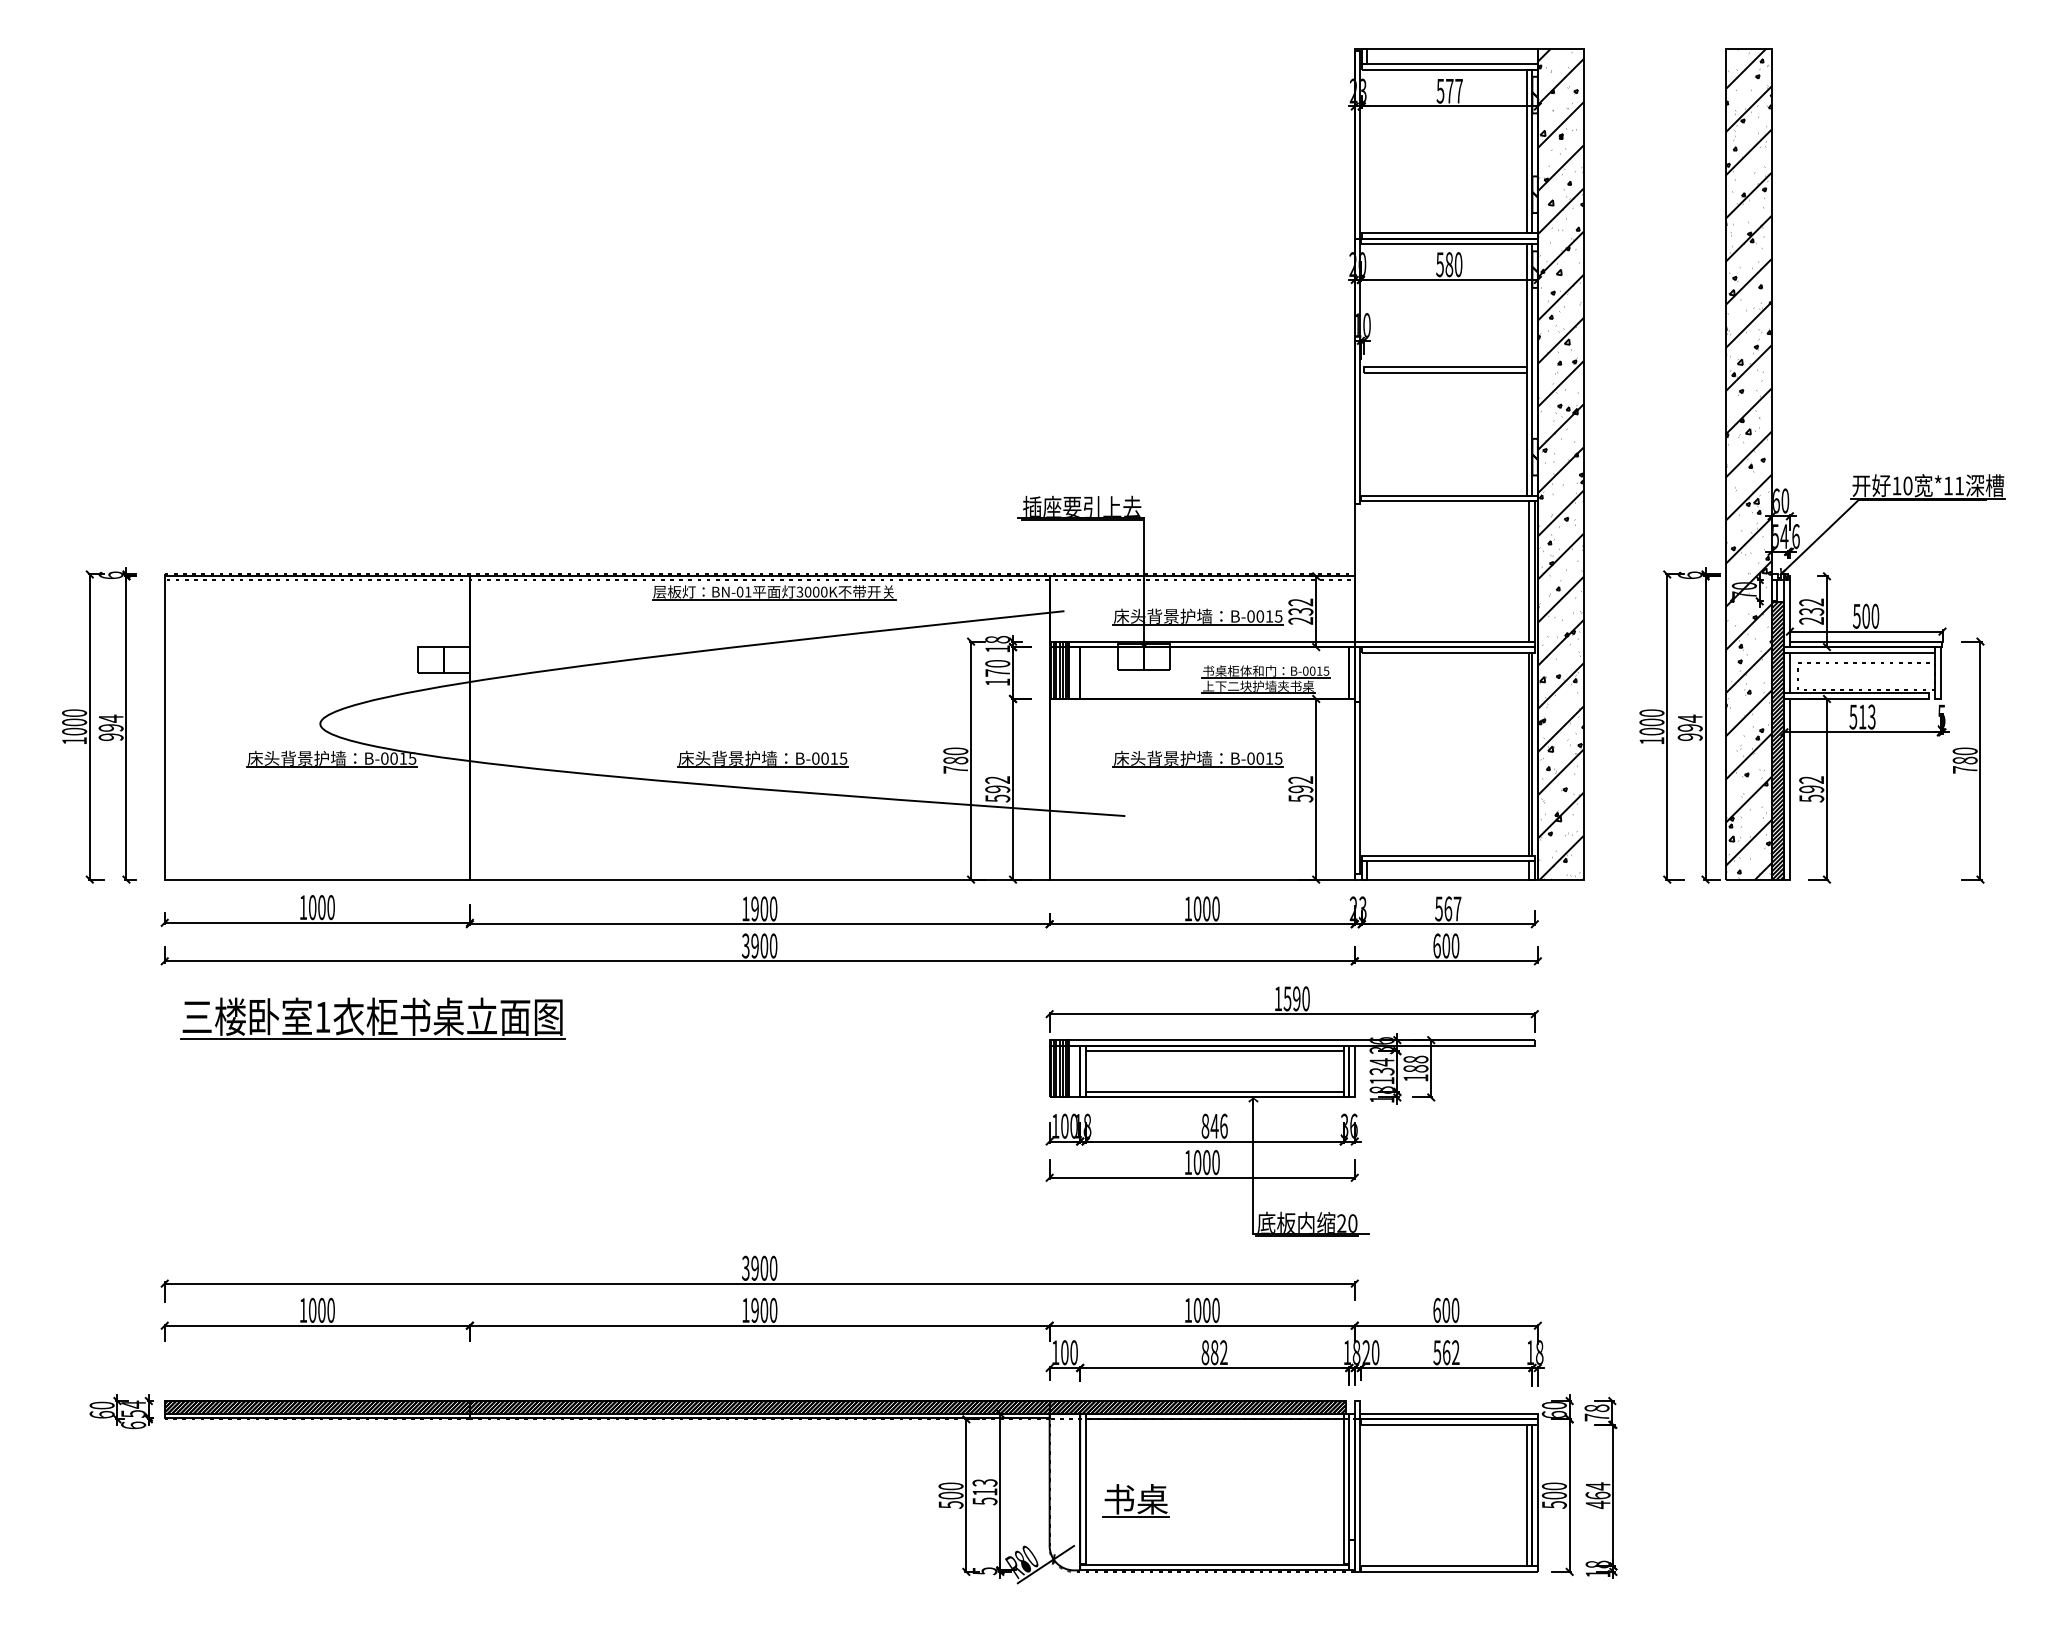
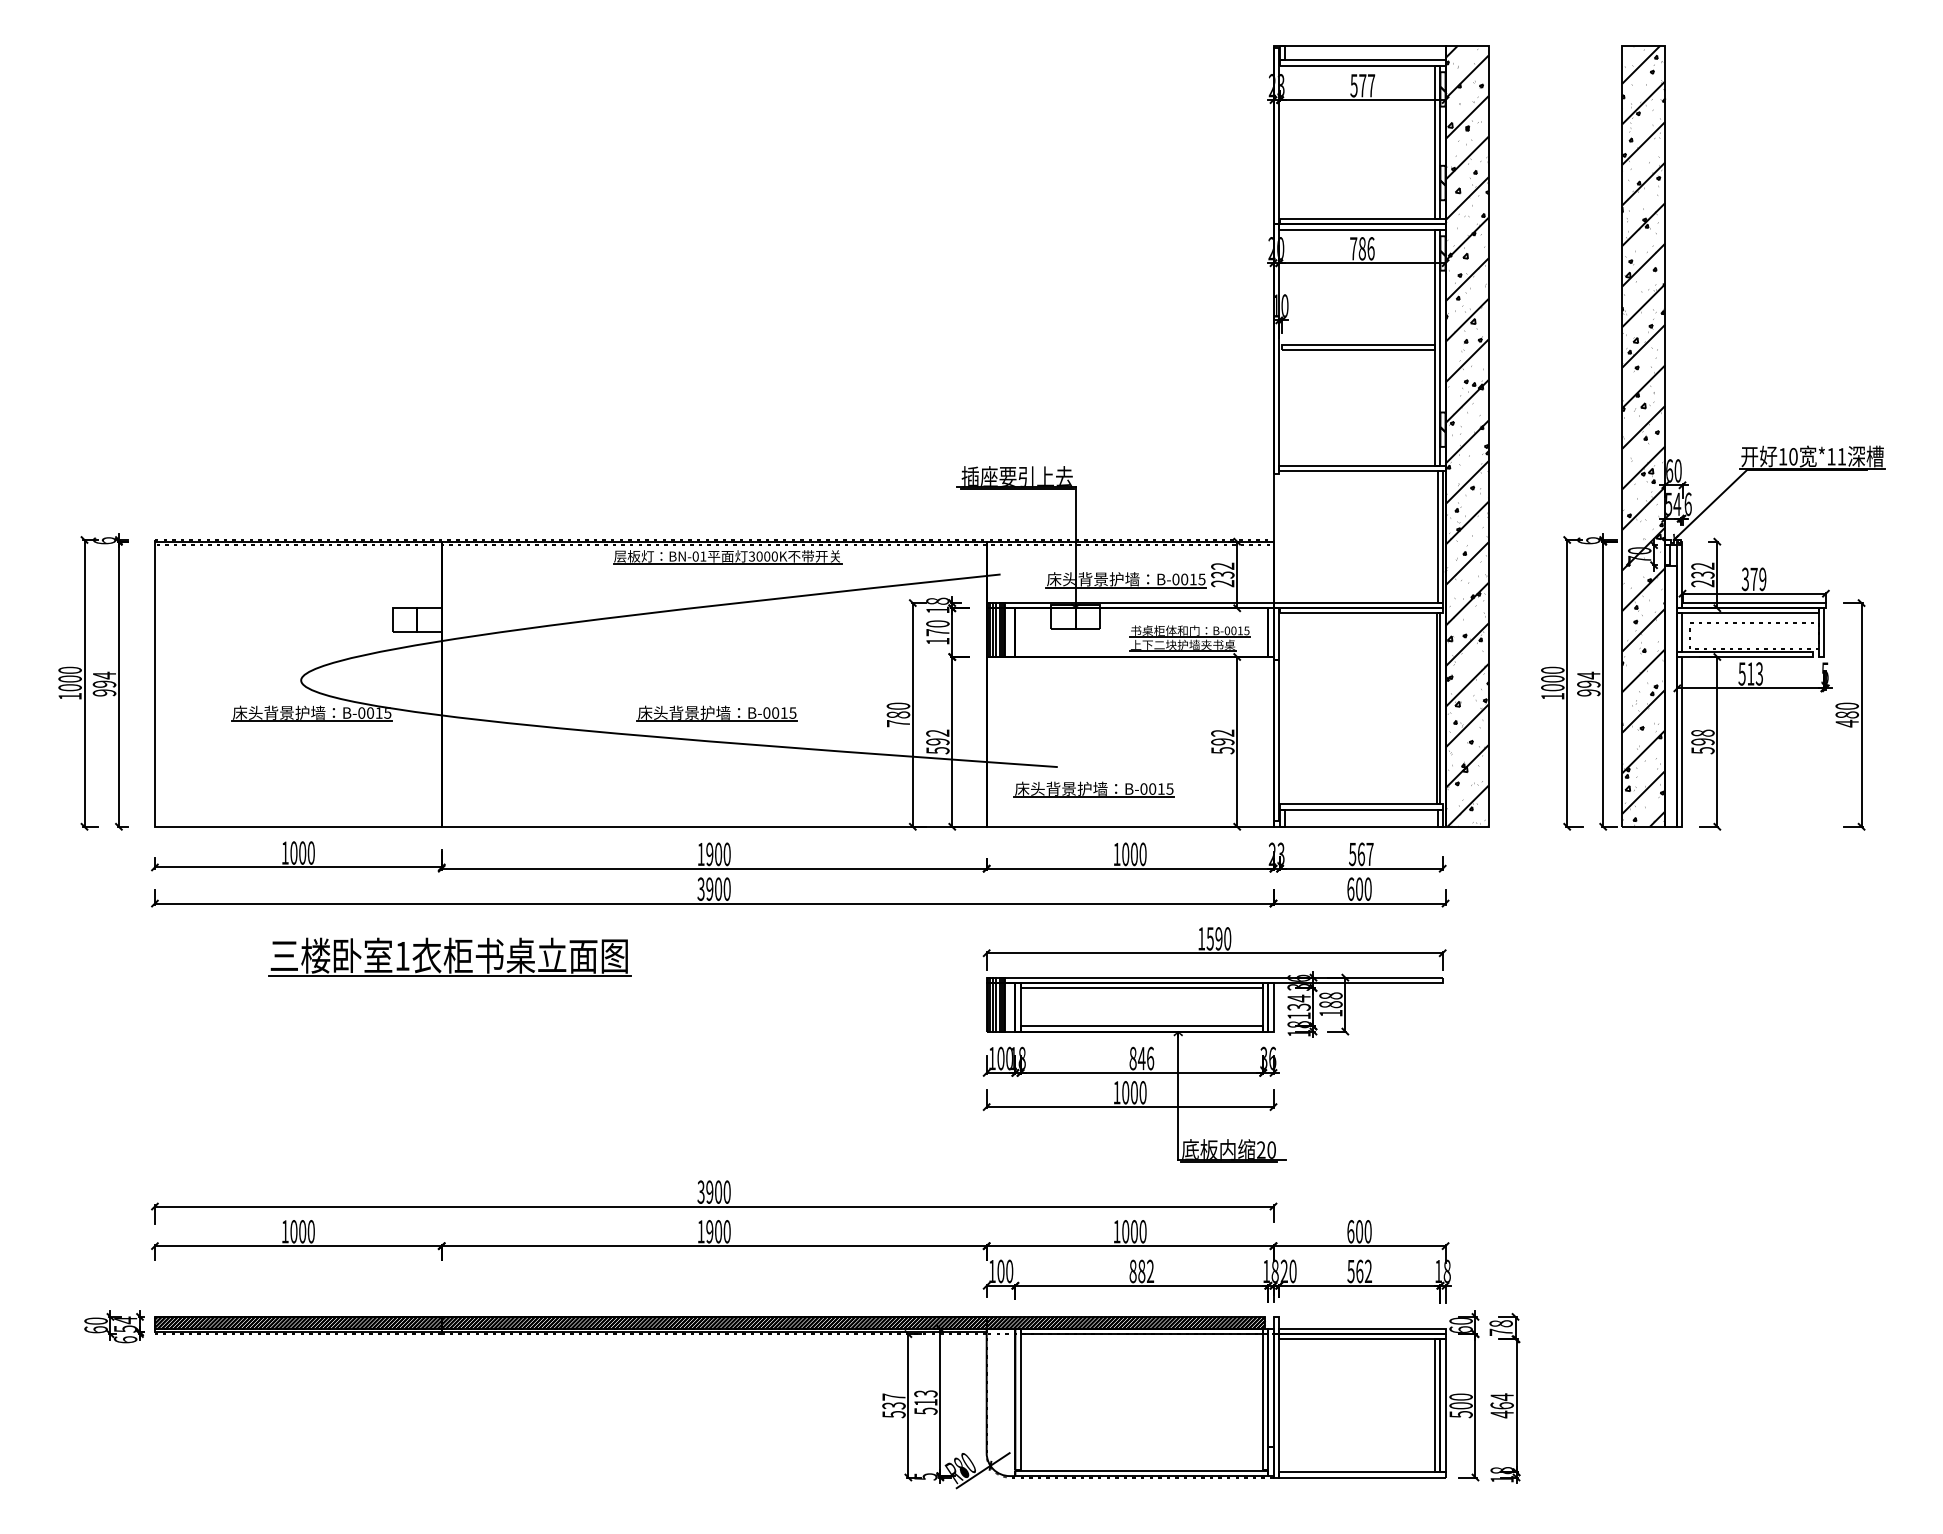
text: (1449, 264) -> (1362, 248), 580 -> 786
text: (1866, 616) -> (1754, 579), 500 -> 379
hatch: (1778, 739) -> (1671, 695), removed
part: (1197, 759) -> (1093, 789), moved
text: (1964, 769) -> (1846, 723), 780 -> 480
text: (1811, 779) -> (1702, 732), 592 -> 598
part: (372, 1017) -> (449, 956), moved
text: (950, 1491) -> (893, 1401), 500 -> 537
part: (1135, 1500) -> (1067, 1410), removed

